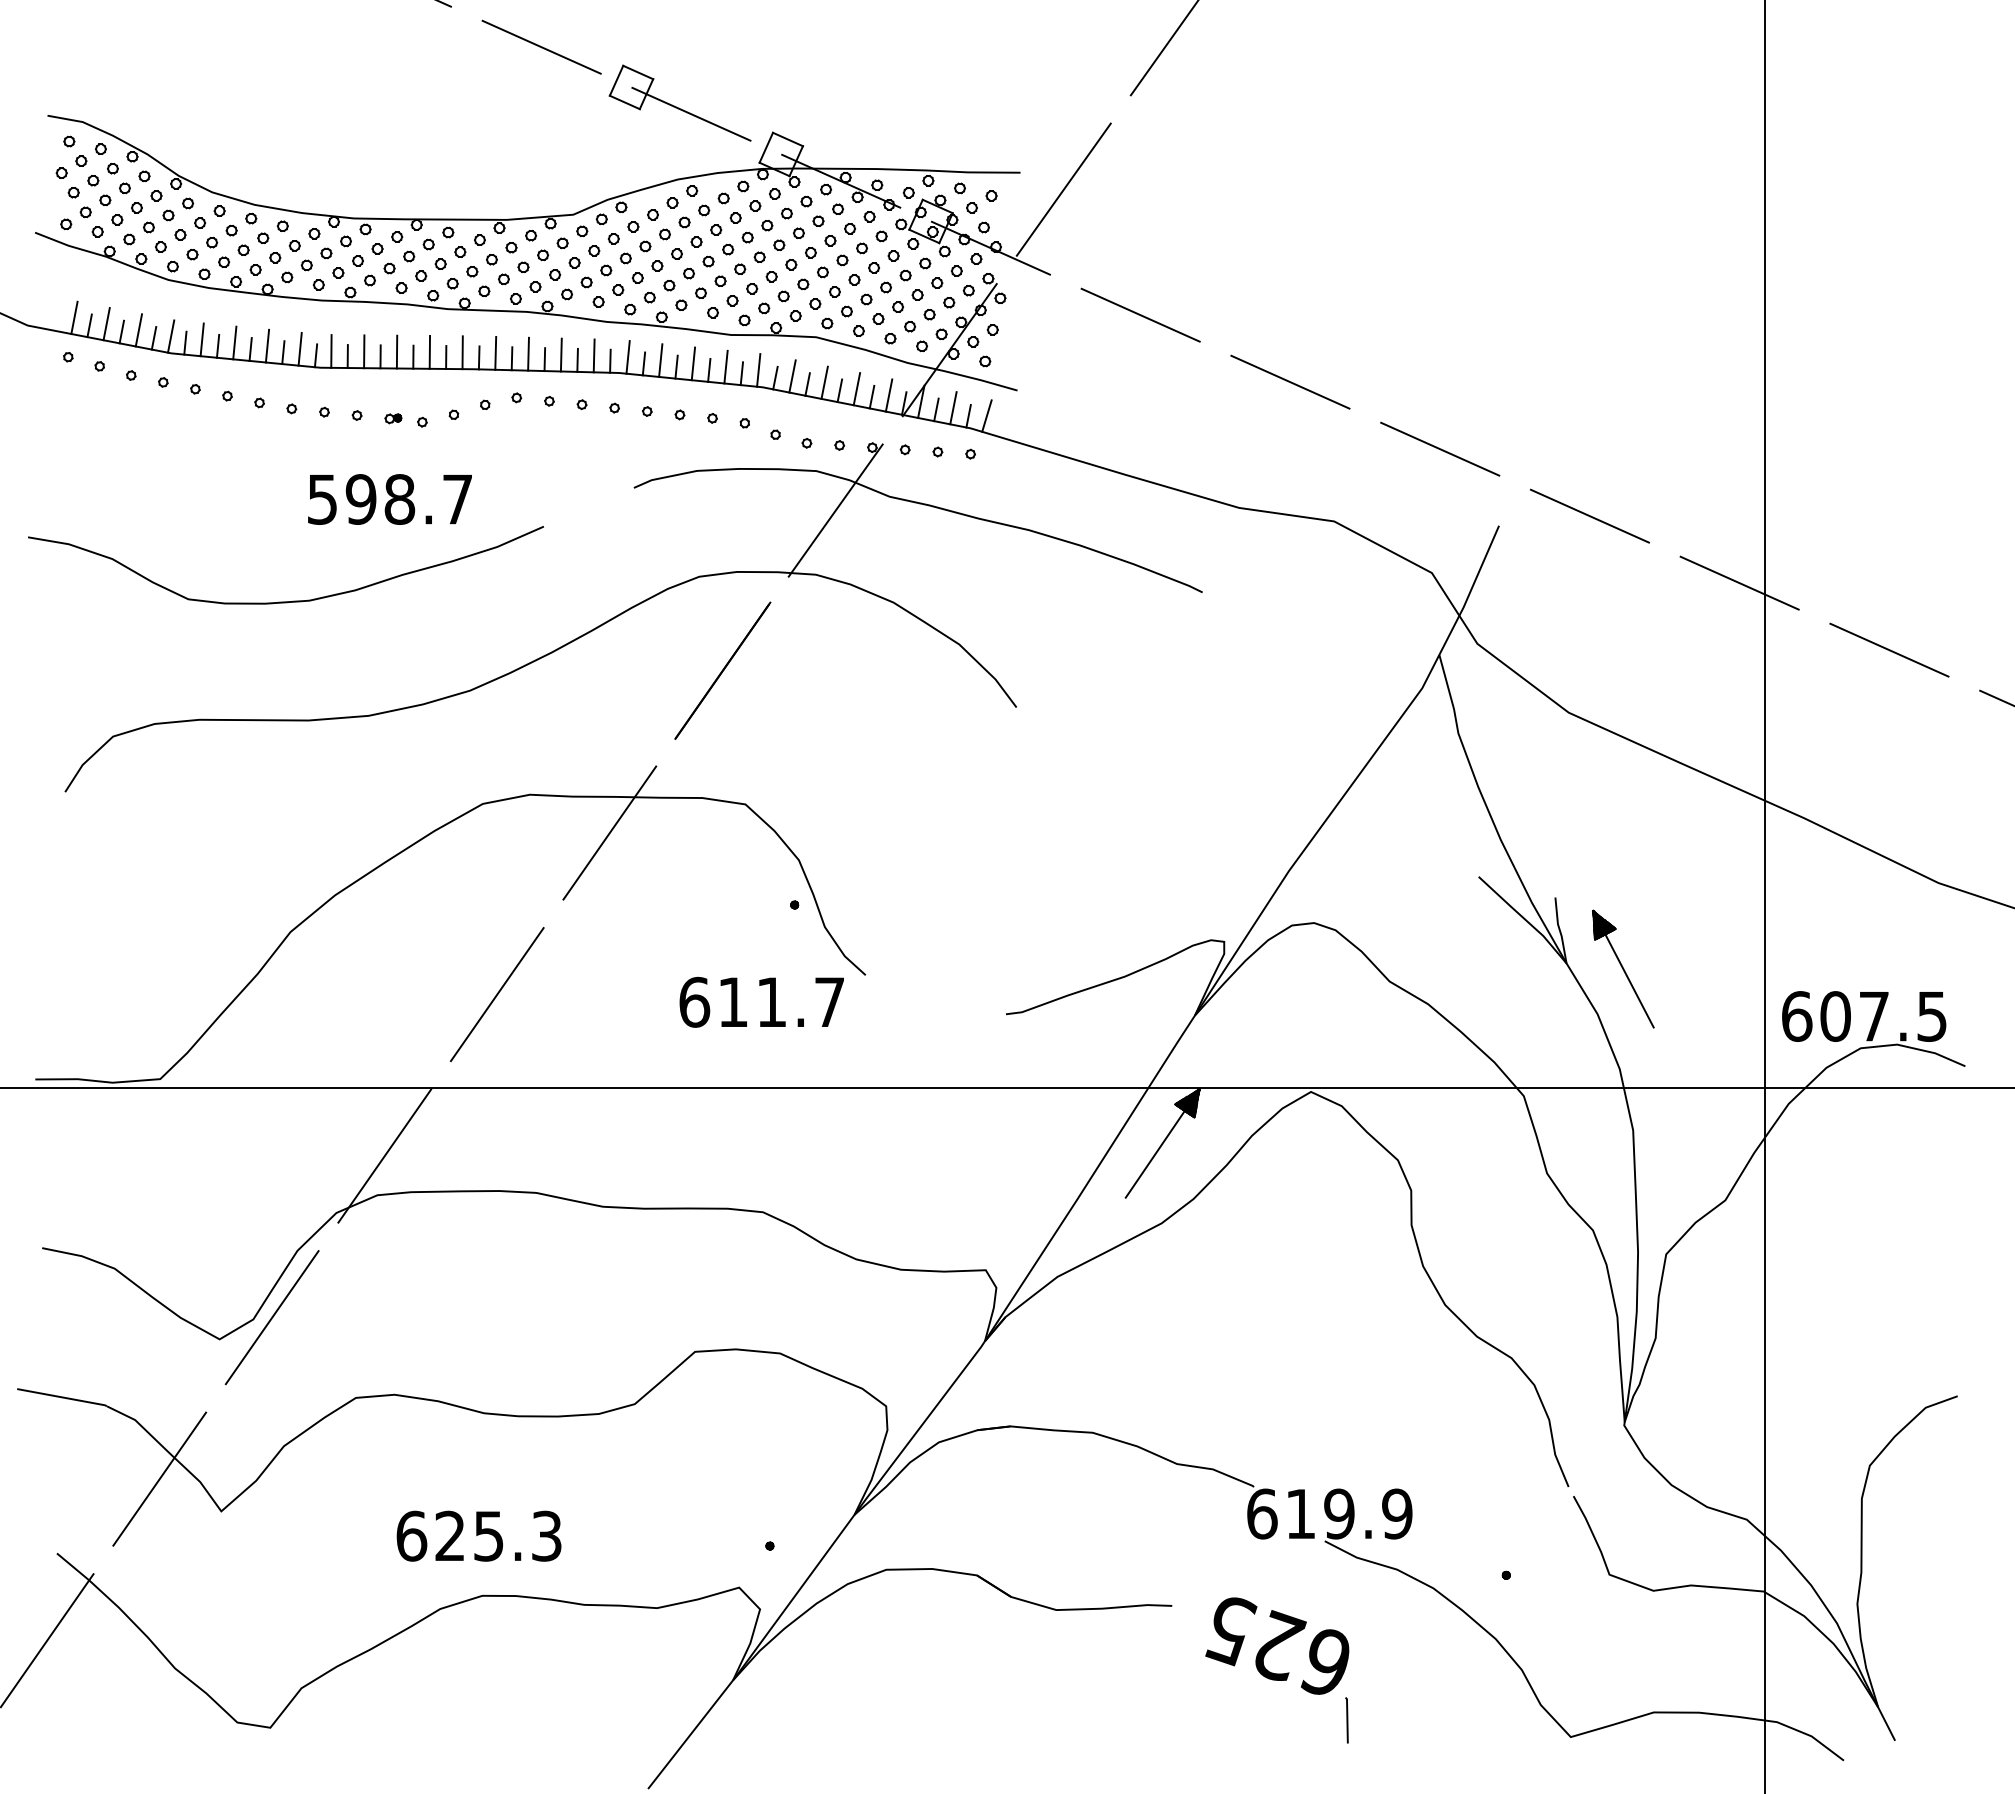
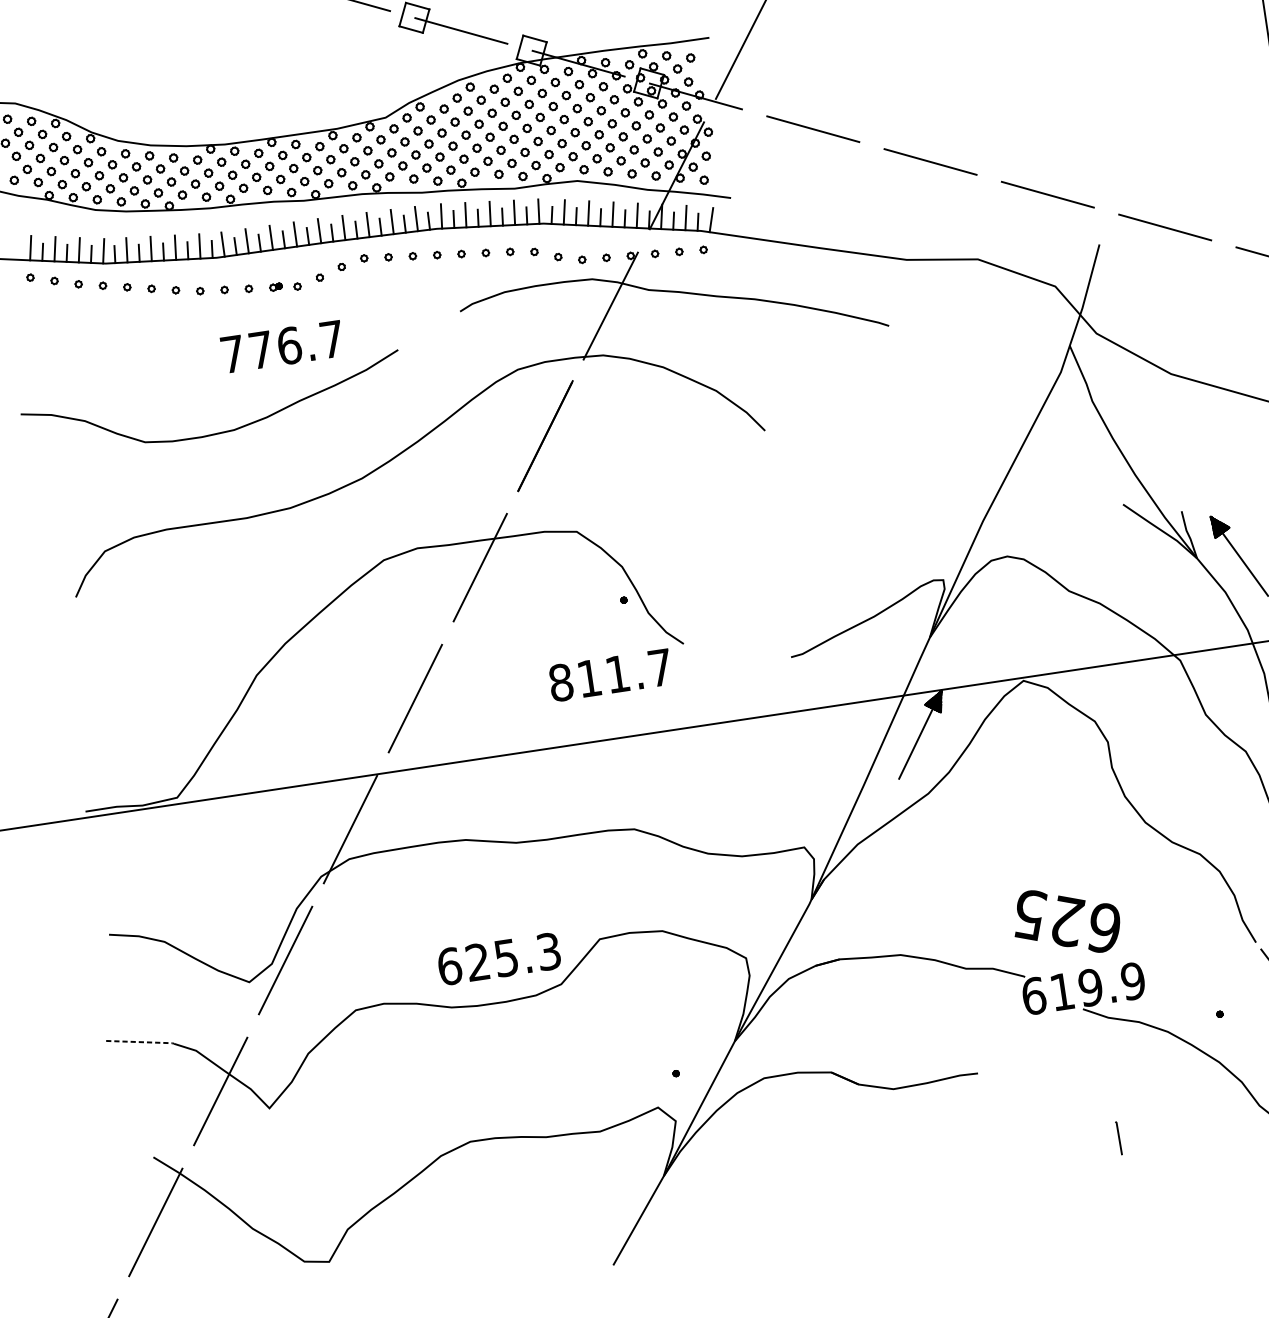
text: (361, 499) -> (261, 350), 598.7 -> 776.7
text: (694, 1001) -> (560, 682), 611.7 -> 811.7
line: (63, 1397) -> (141, 1042), solid -> dashed
text: (478, 1535) -> (498, 958), moved
text: (1277, 1645) -> (1066, 921), moved

